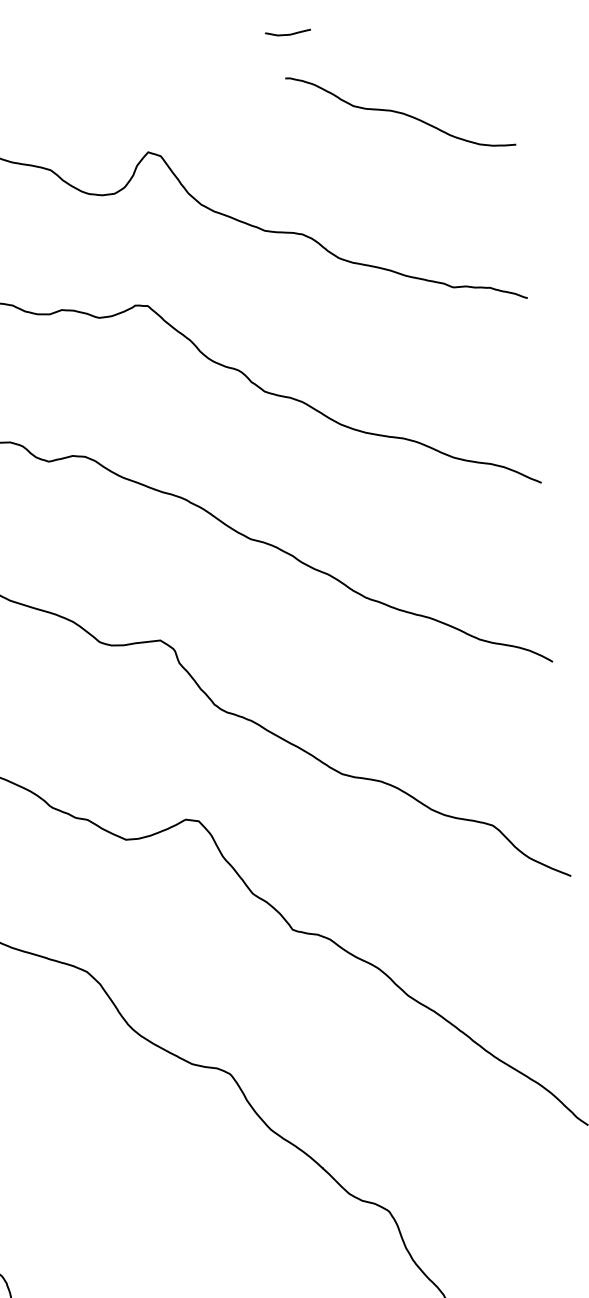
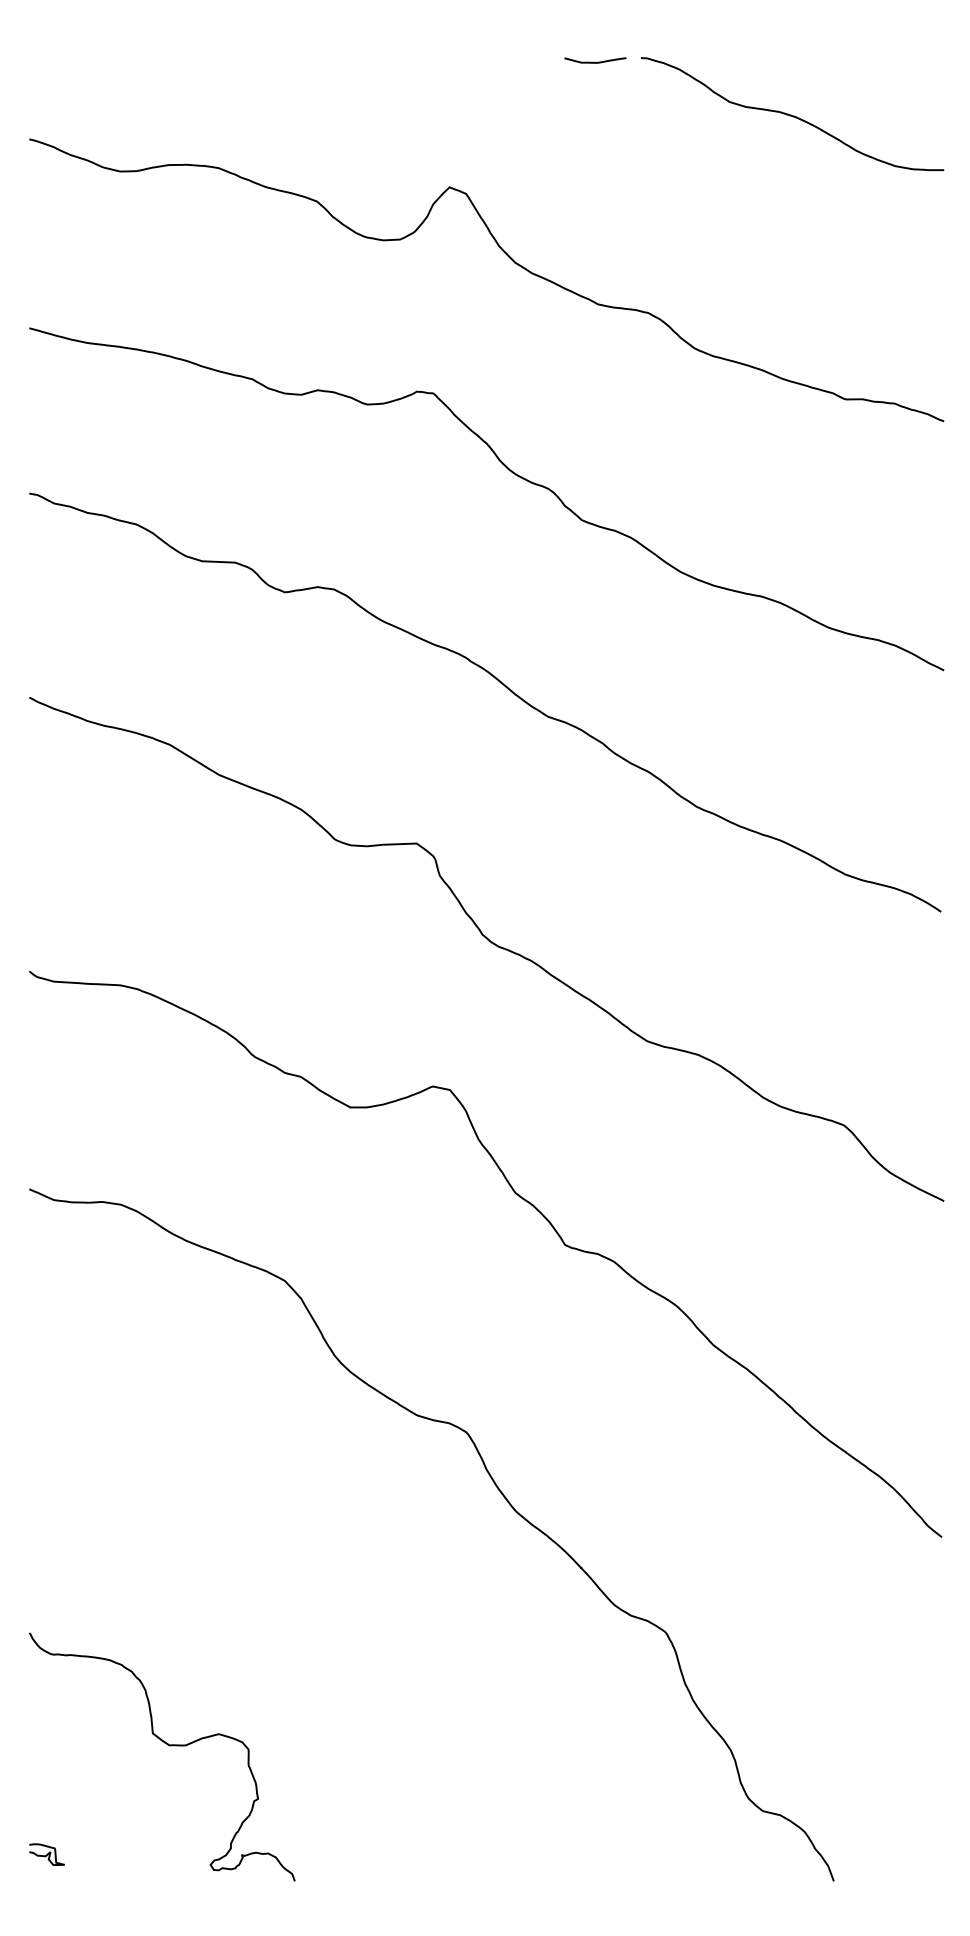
curve: (288, 34) -> (595, 62), moved
curve: (399, 111) -> (791, 114), moved

